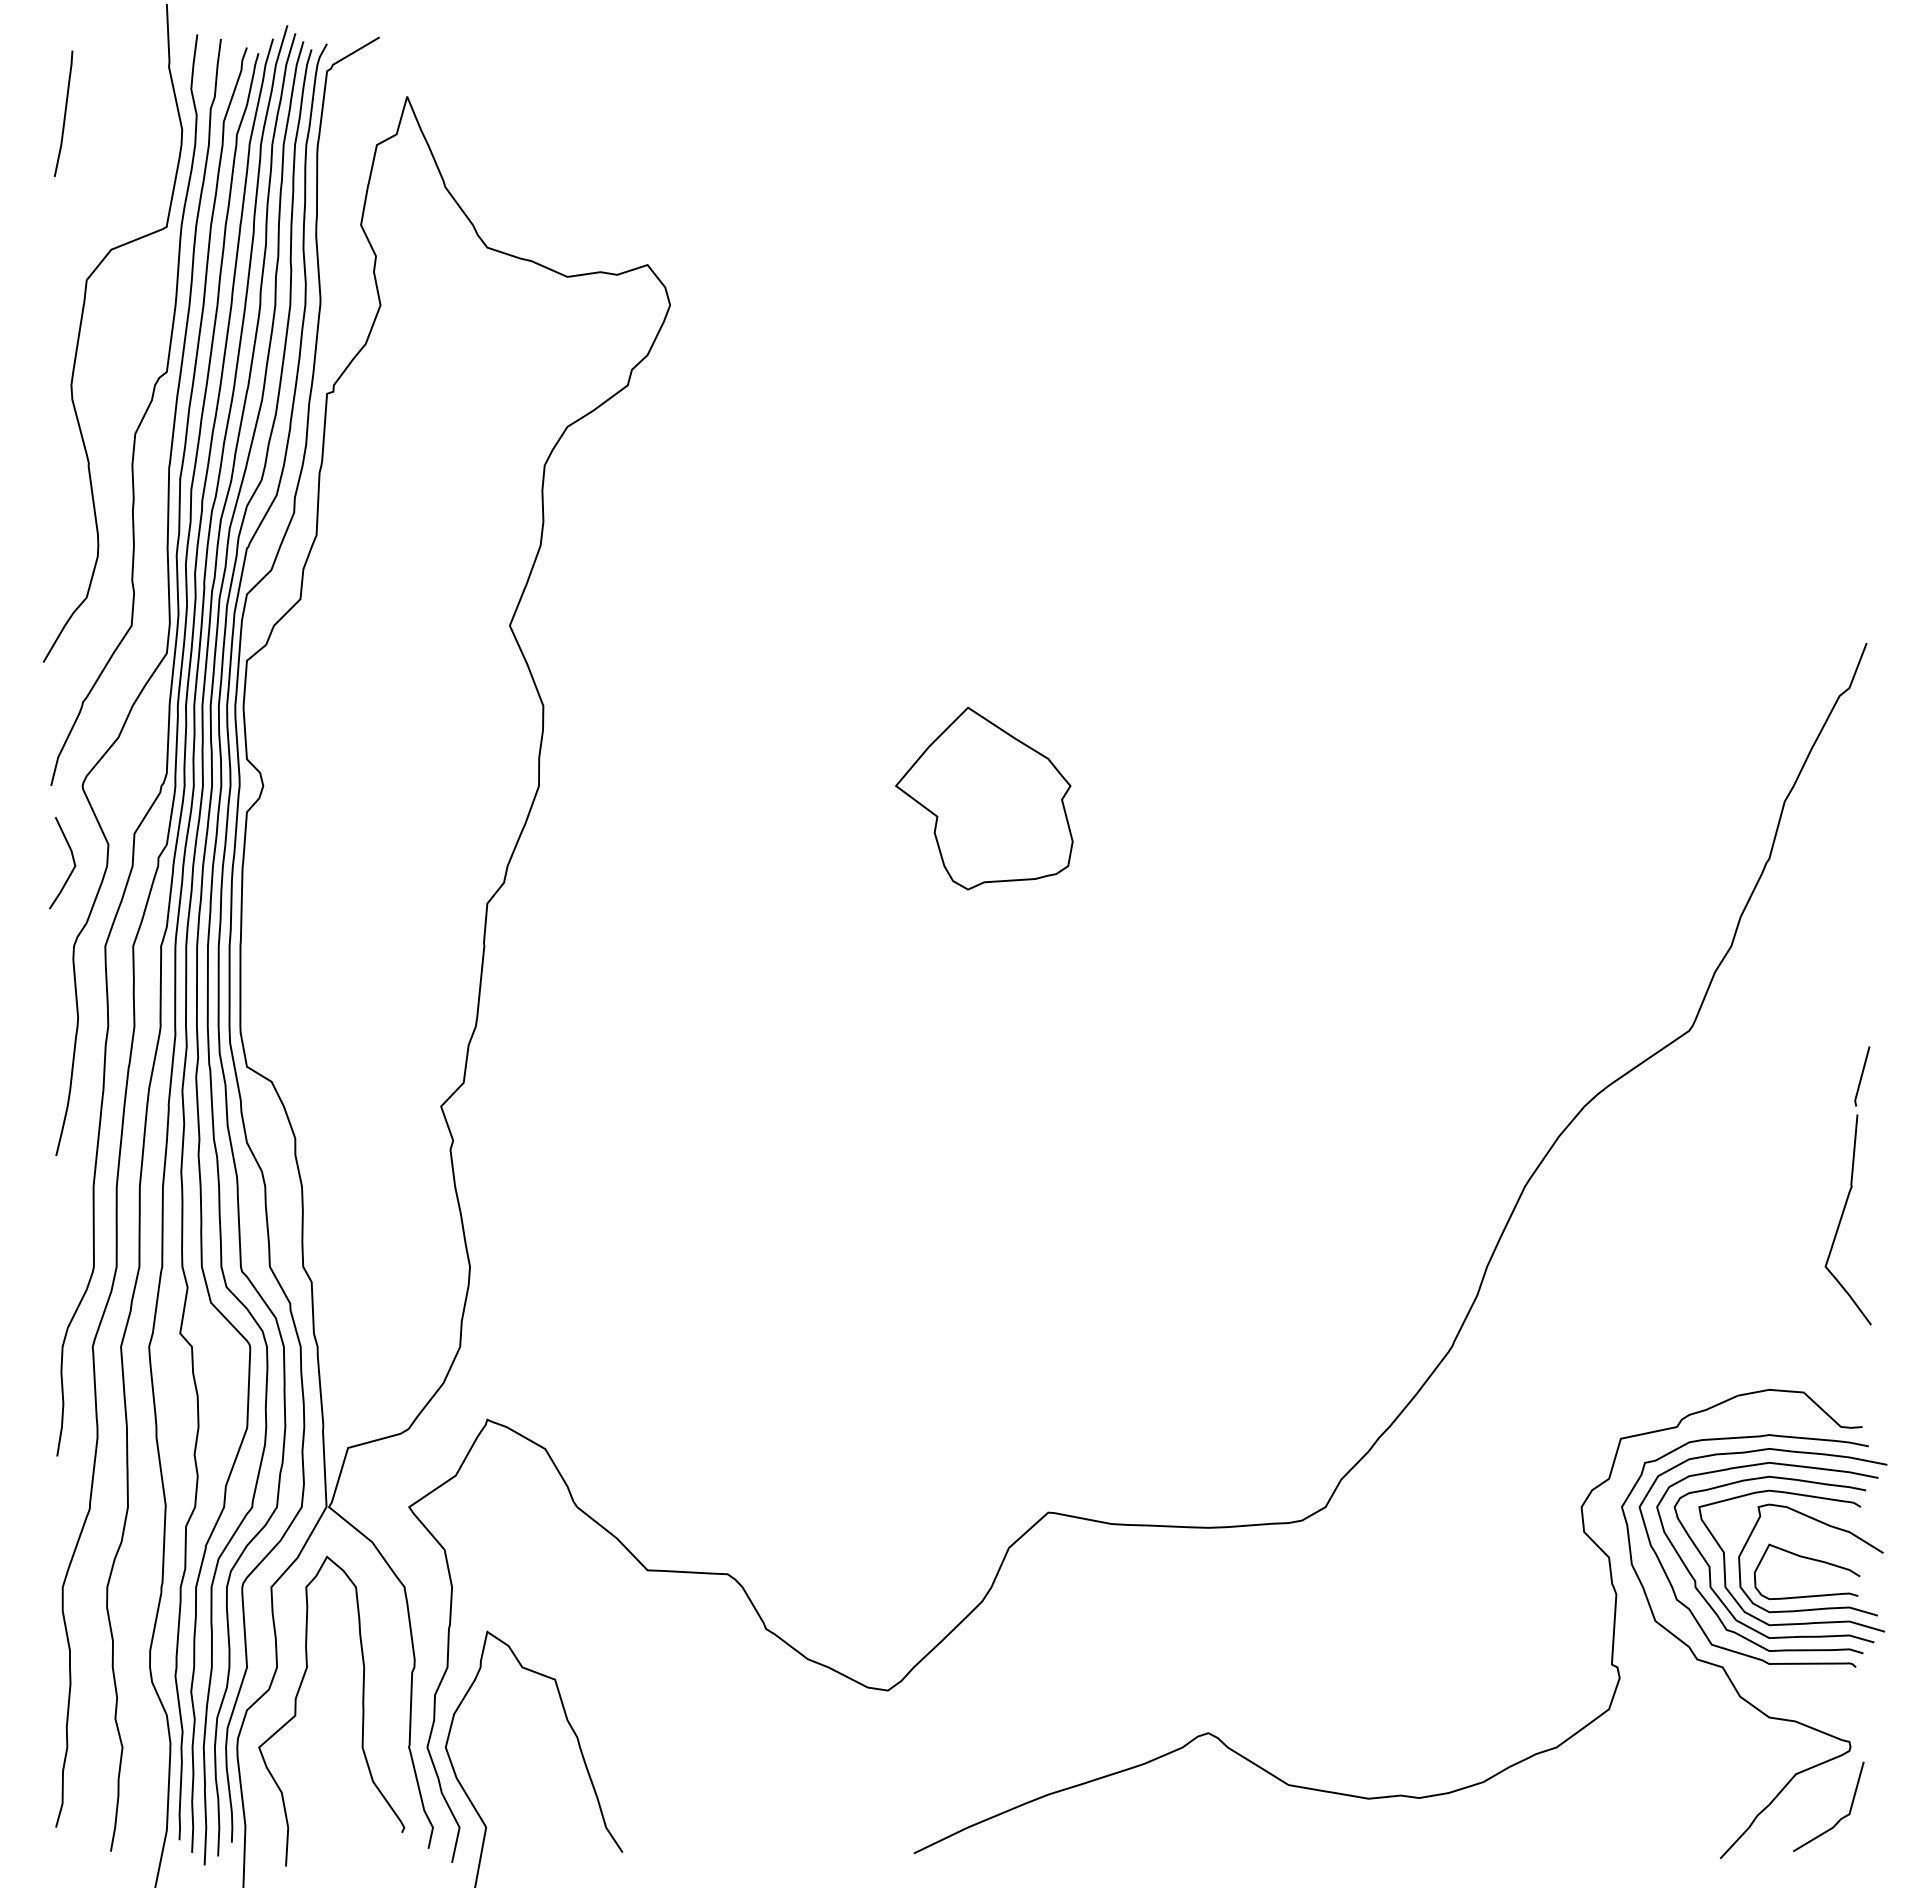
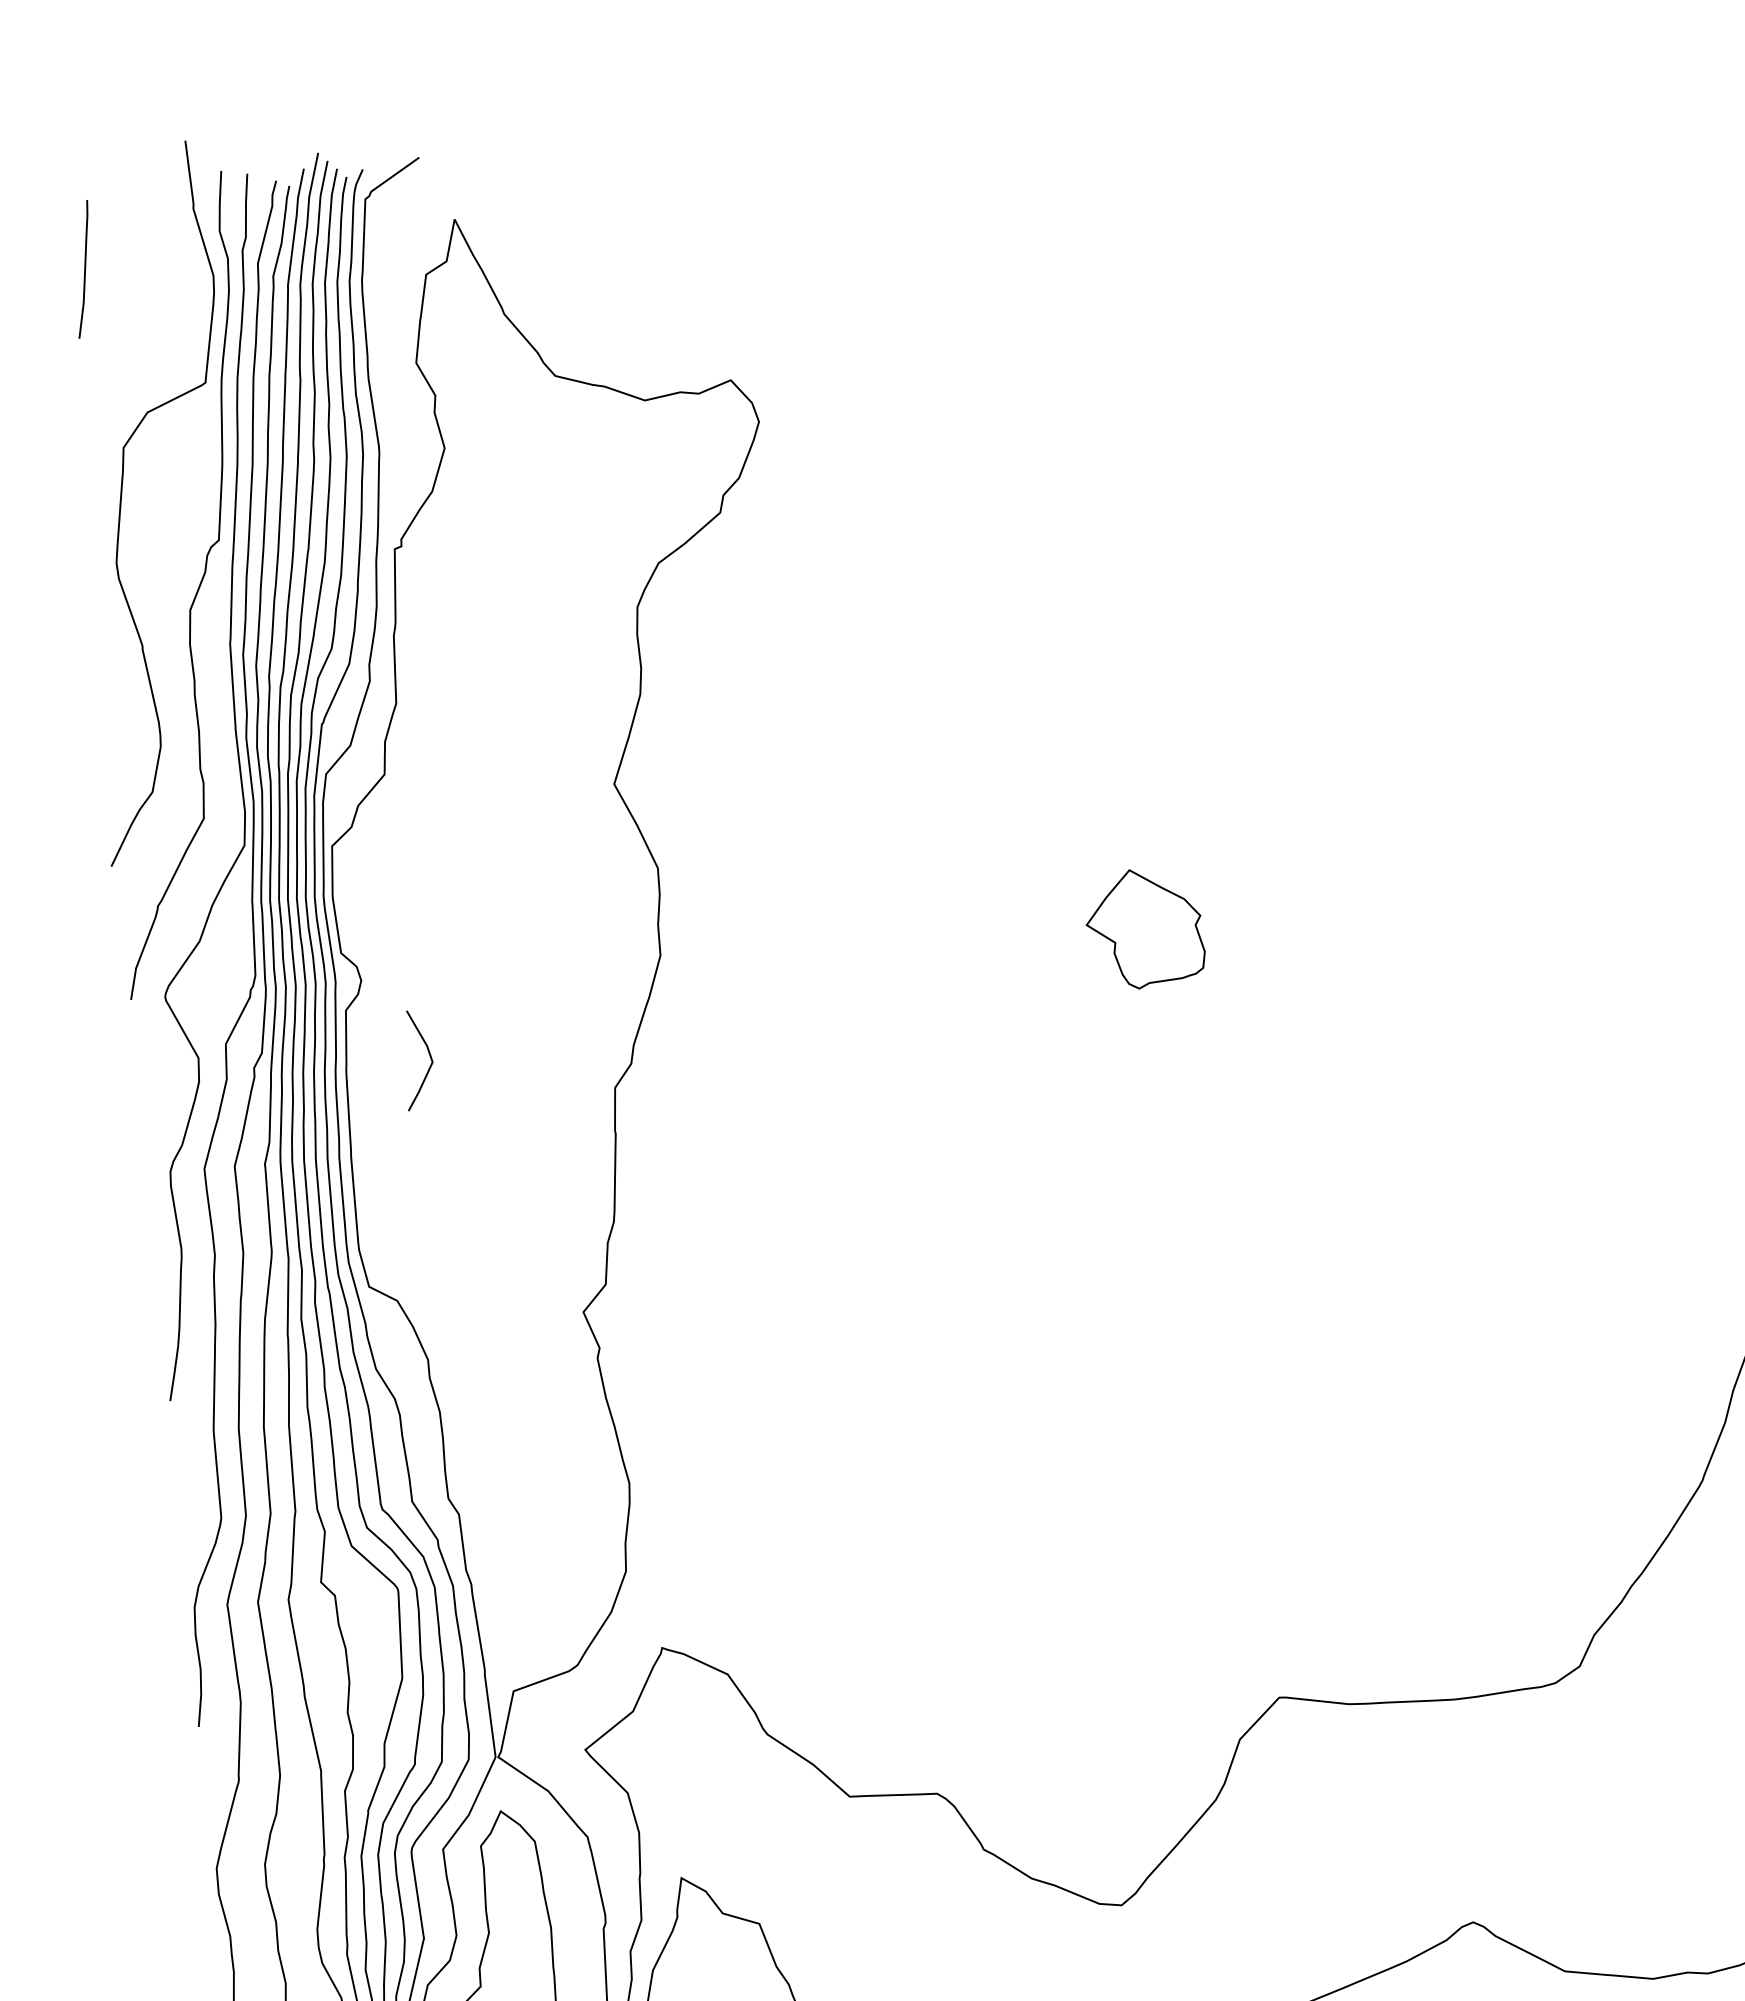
part: (984, 798) -> (1145, 928), size x0.6
line: (72, 859) -> (428, 1055), moved

